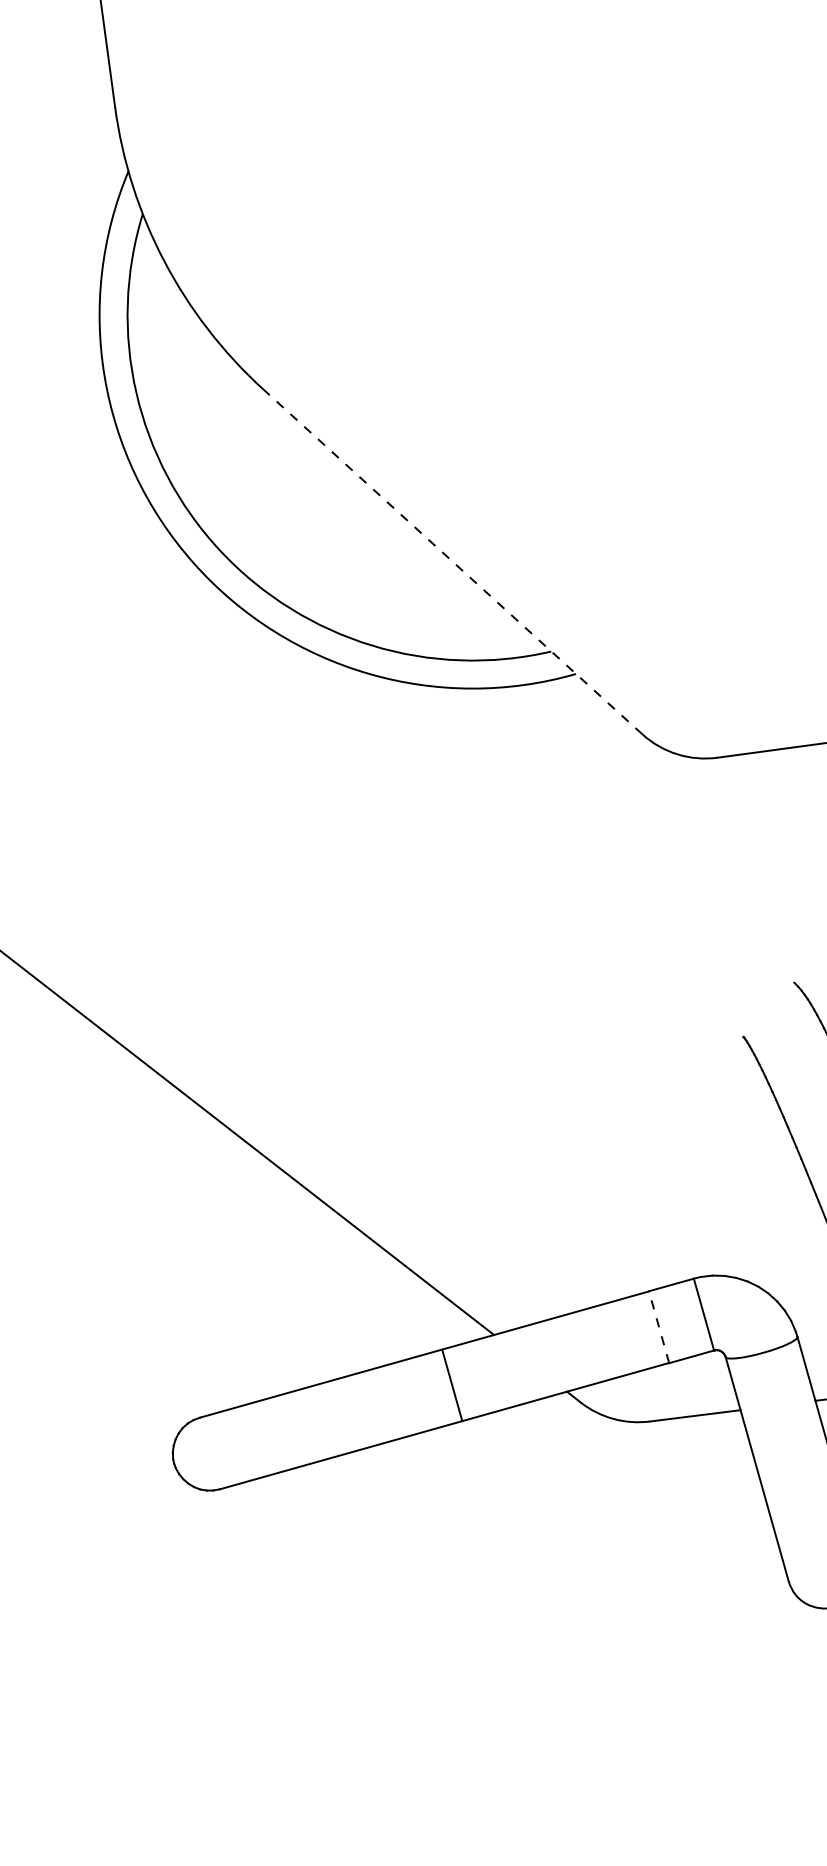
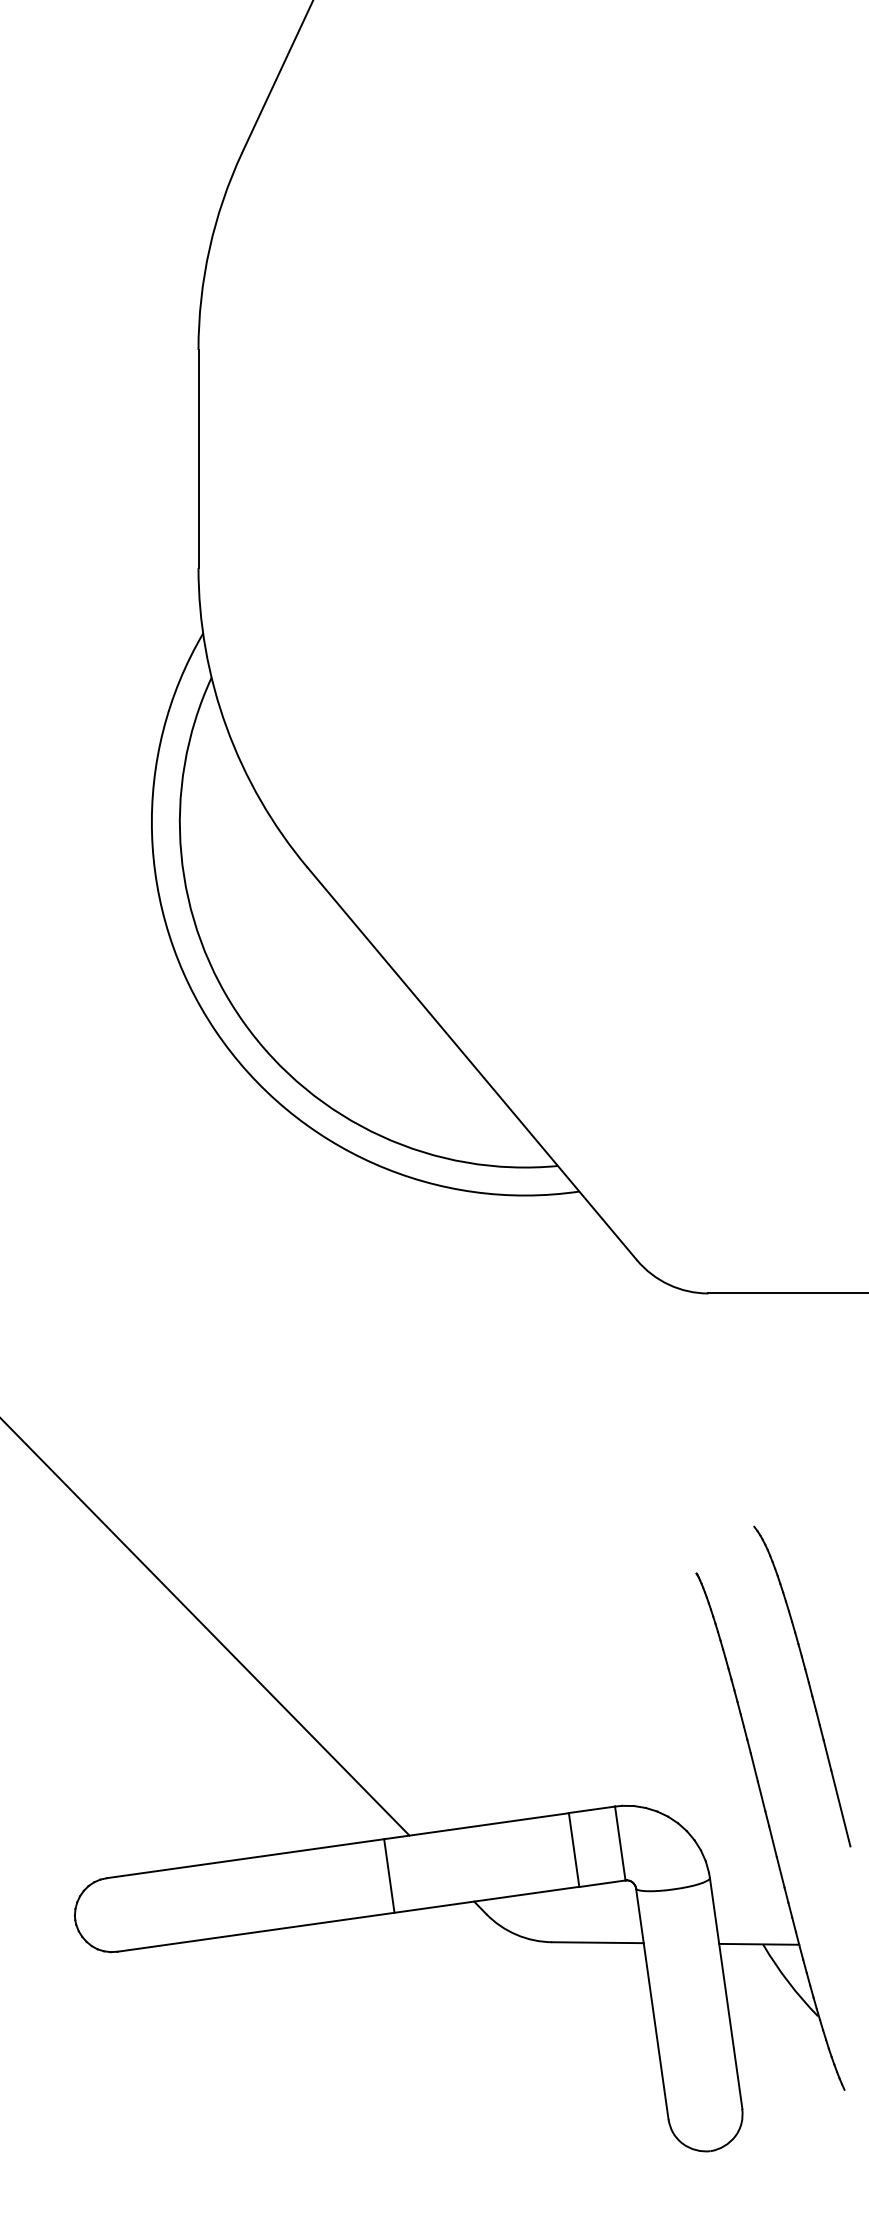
line: (452, 561) -> (471, 1063), dashed -> solid
line: (659, 1326) -> (574, 1849), dashed -> solid
line: (452, 1384) -> (389, 1875), moved

